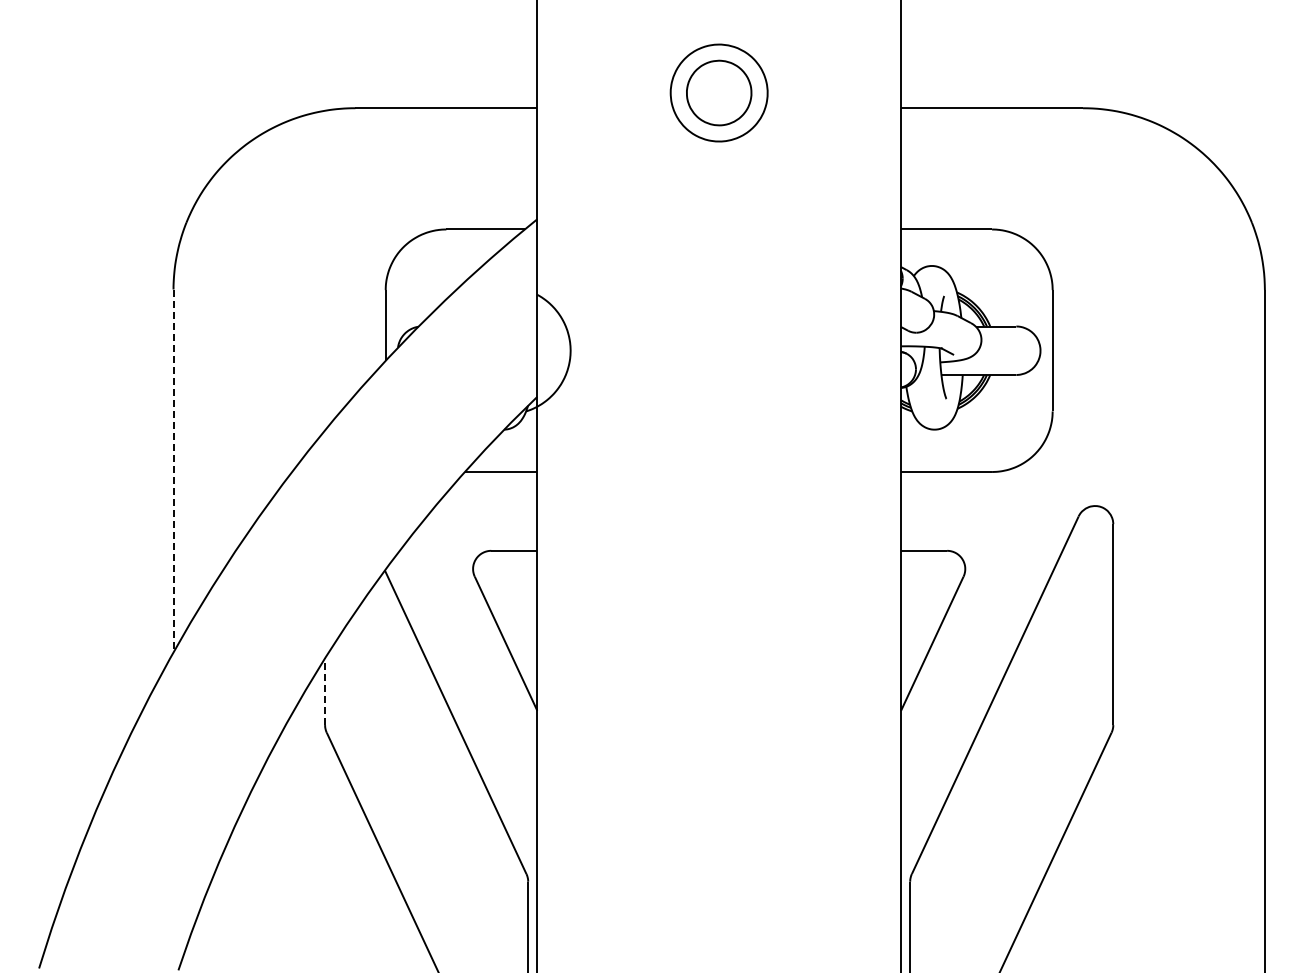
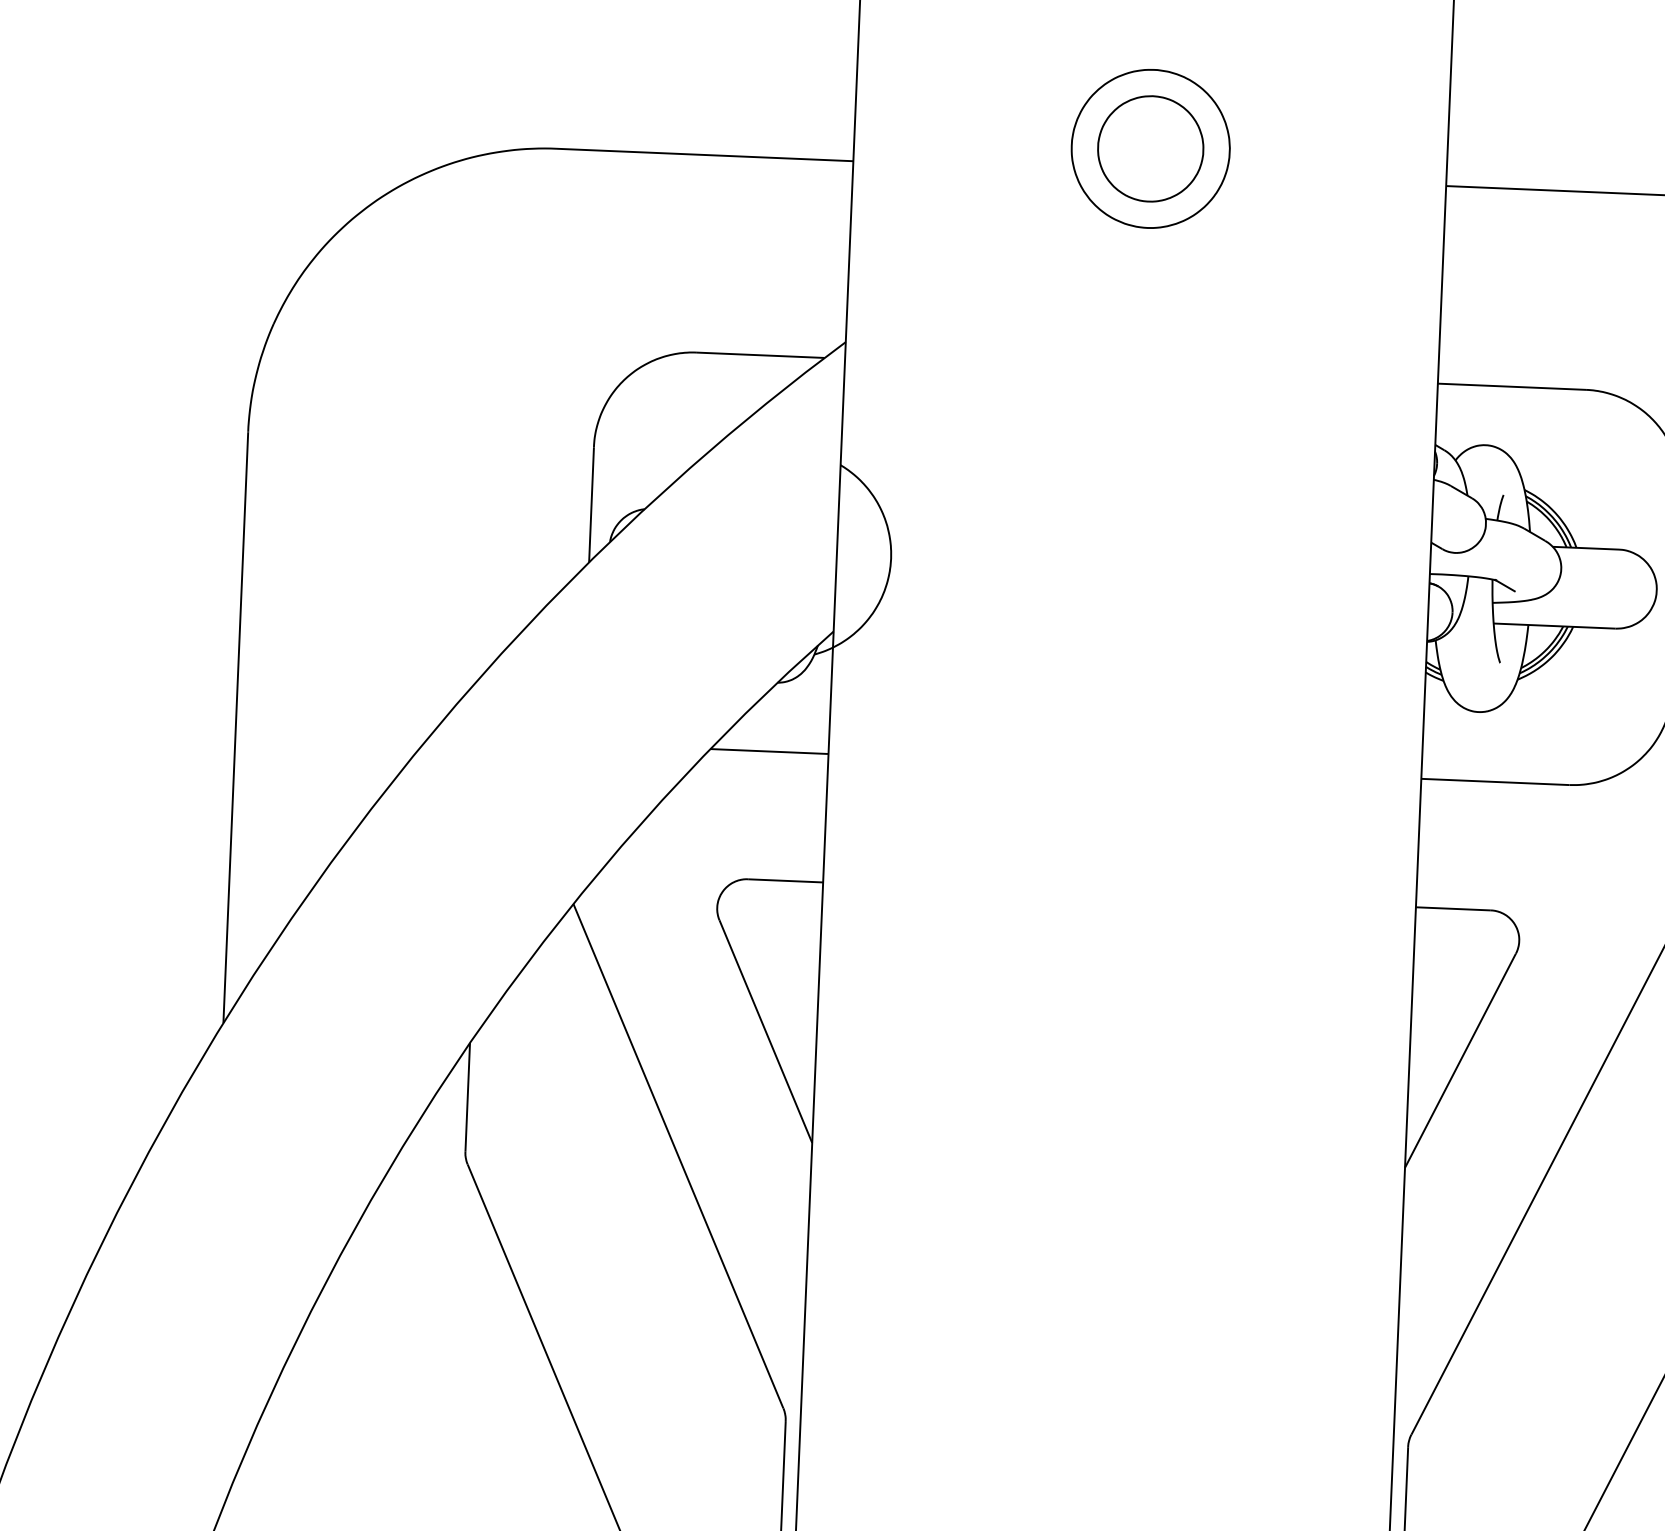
line: (173, 471) -> (235, 728), dashed -> solid
line: (325, 691) -> (468, 1097), dashed -> solid

